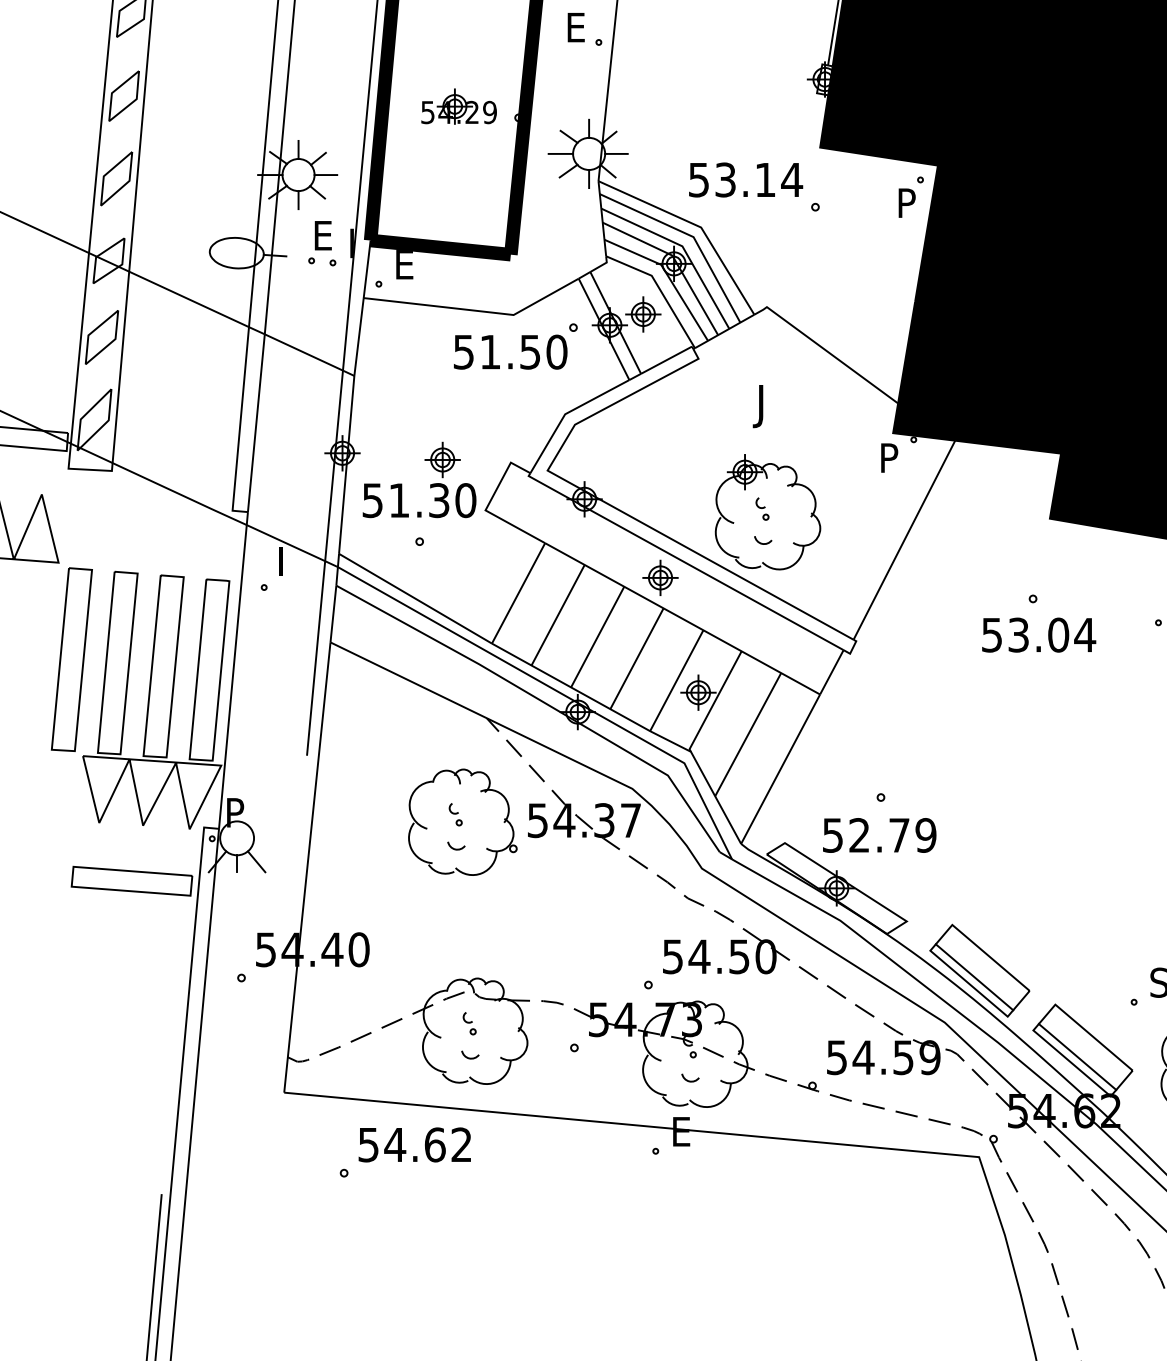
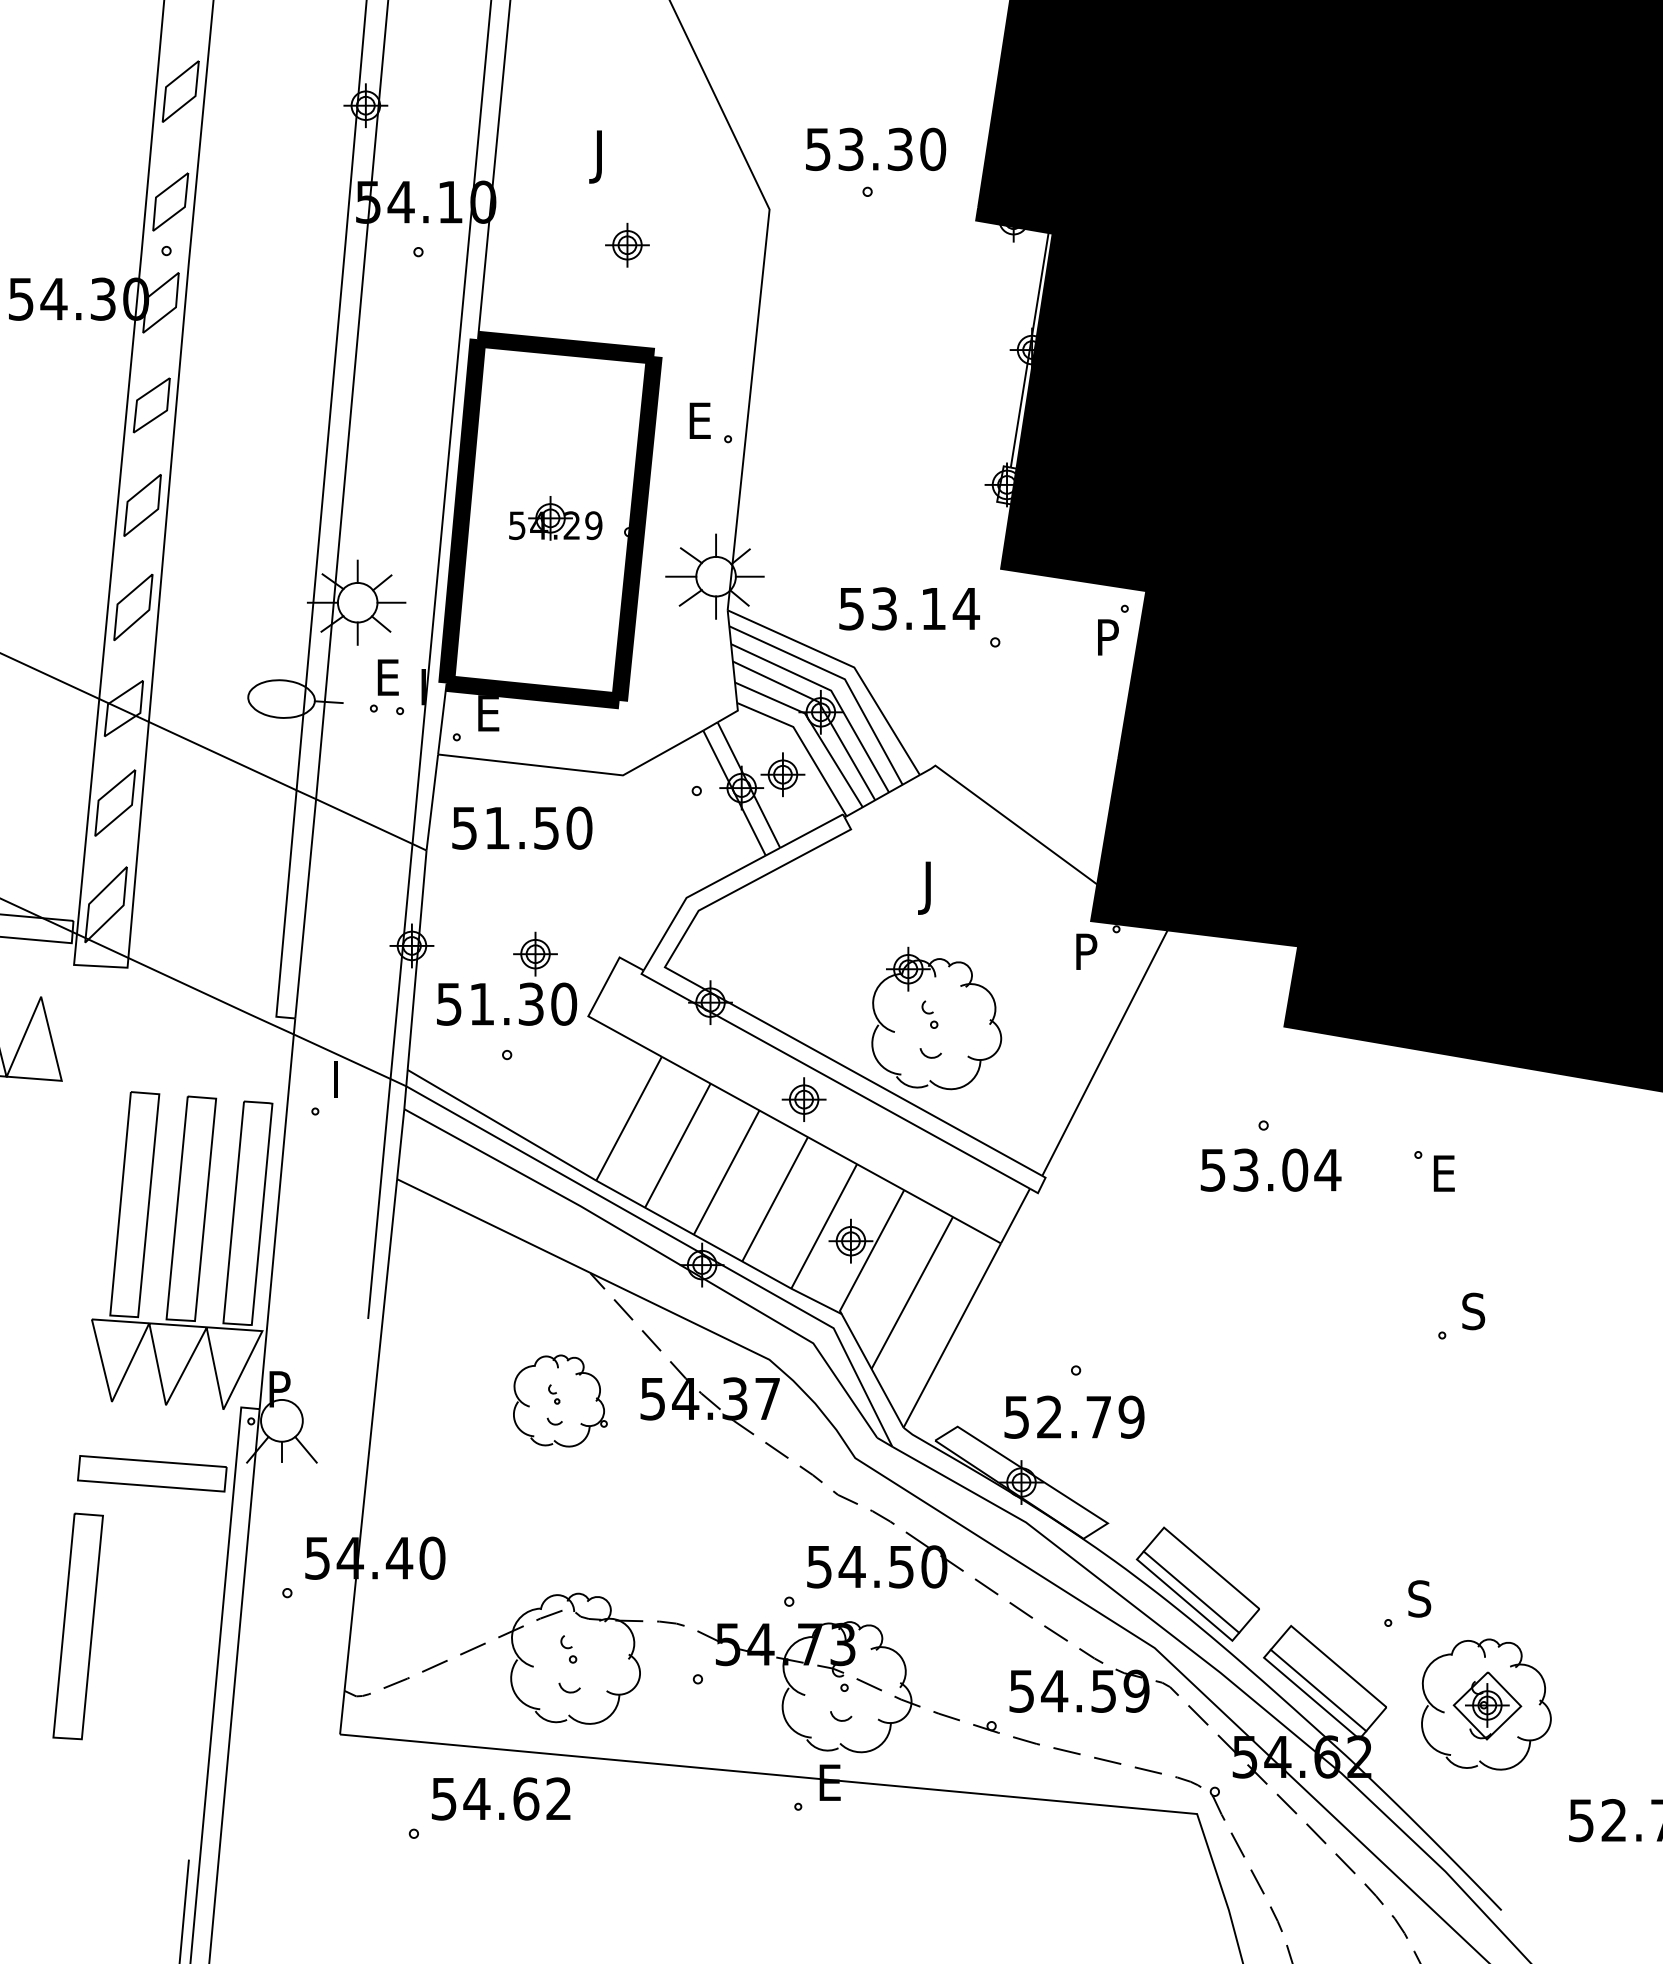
text: (510, 351) -> (522, 827), moved
part: (71, 659) -> (77, 1626), moved
part: (462, 821) -> (560, 1400), size x0.7

